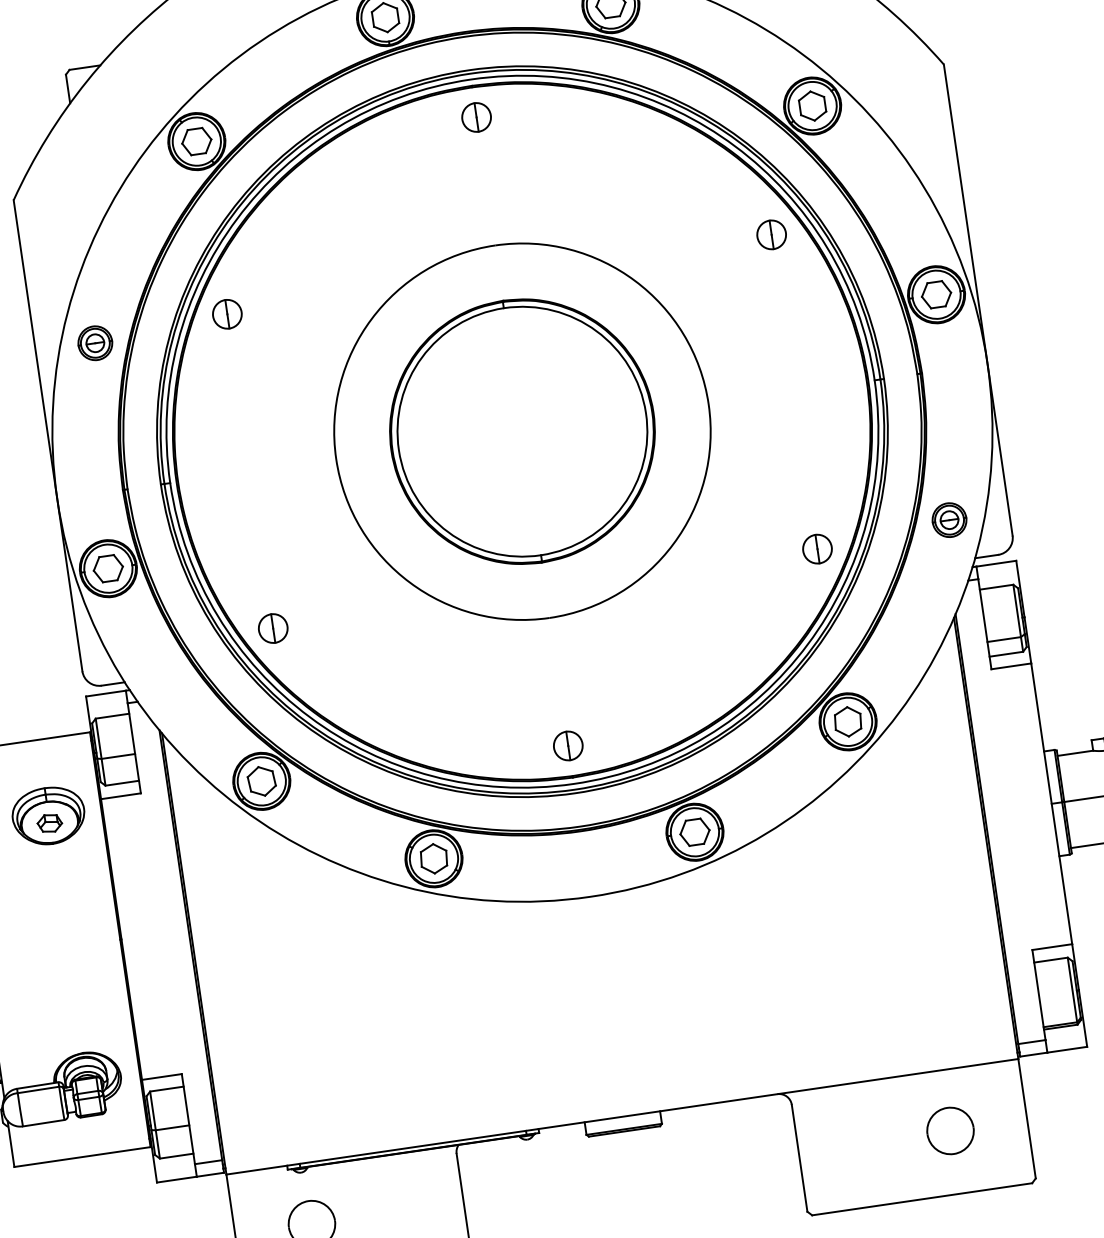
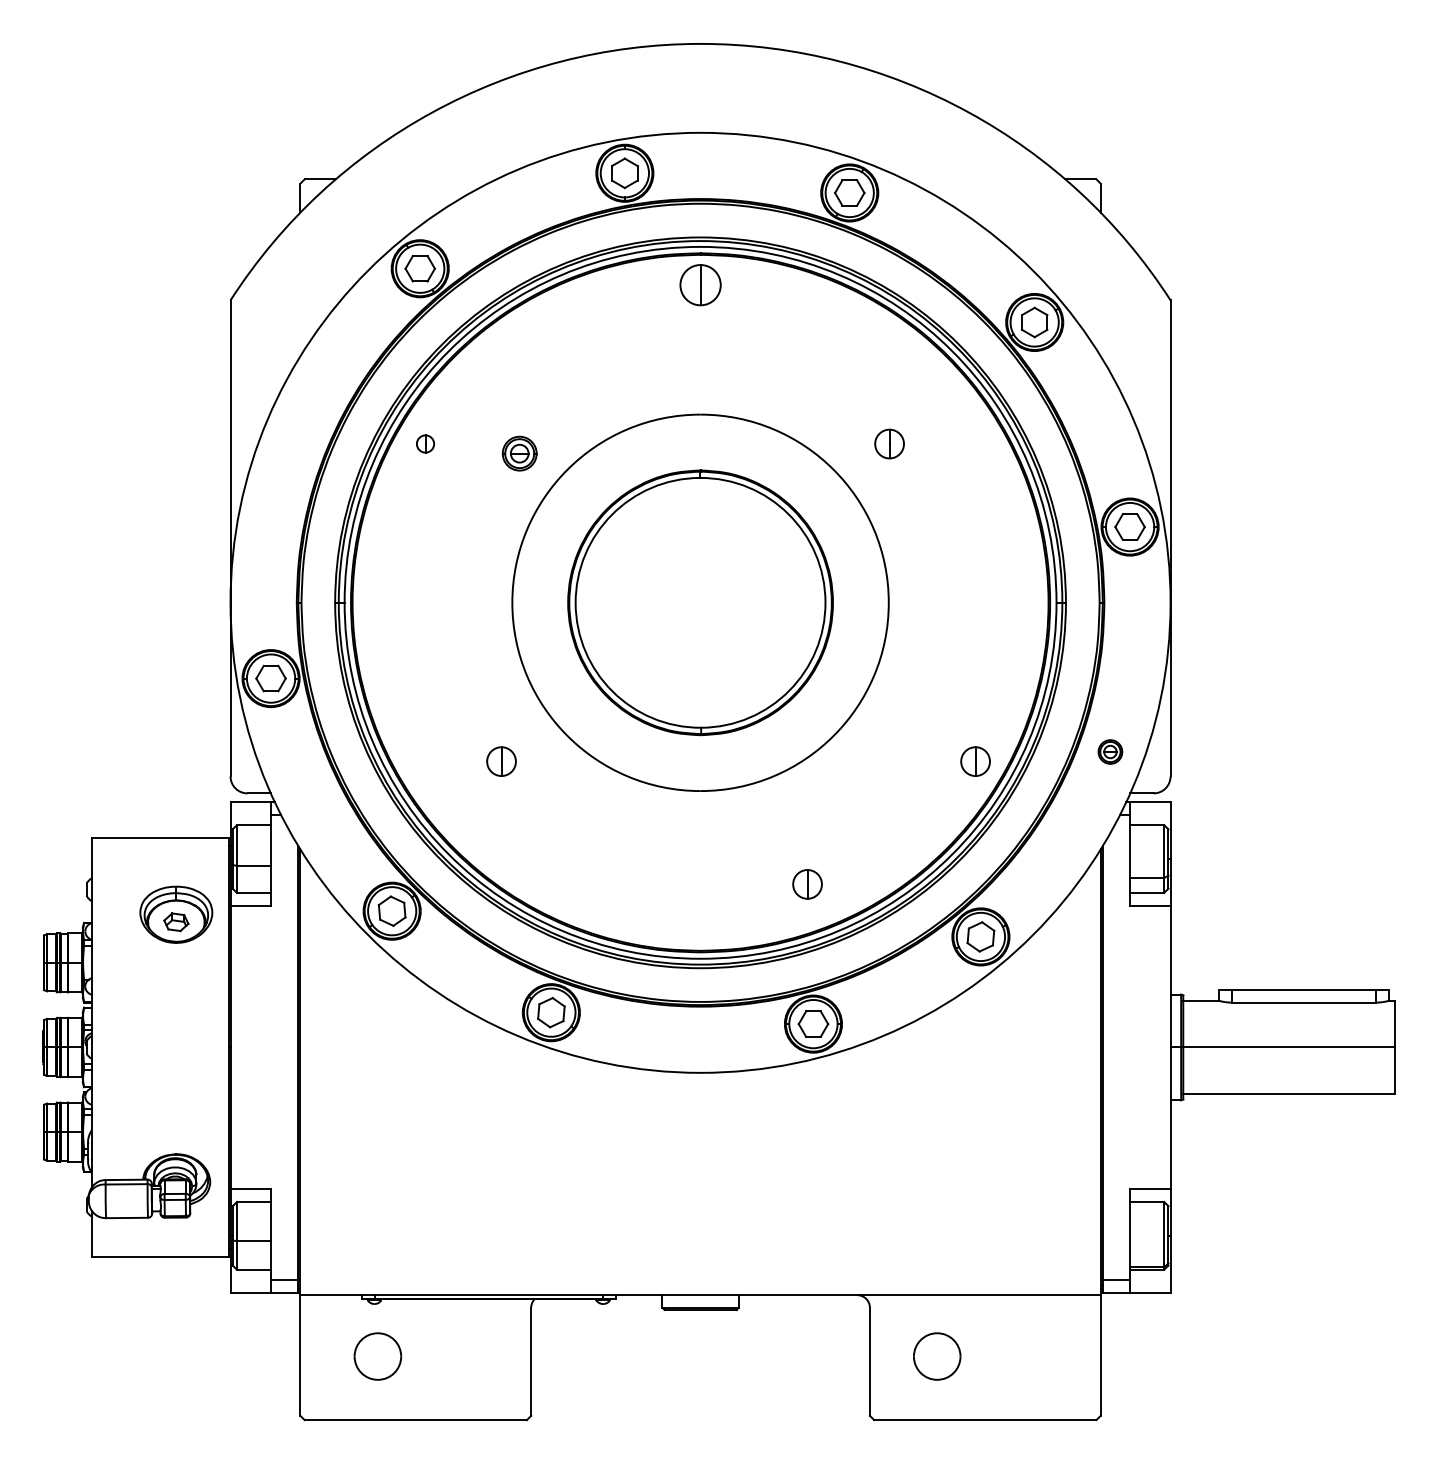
part: (476, 117) -> (700, 285), size x1.4
part: (771, 234) -> (889, 443), moved
part: (227, 313) -> (425, 443), size x0.6
part: (95, 343) -> (519, 453), moved
part: (949, 519) -> (1110, 751), size x0.7
part: (273, 628) -> (501, 761), moved
part: (568, 746) -> (807, 884), moved
part: (950, 1130) -> (937, 1356), moved

